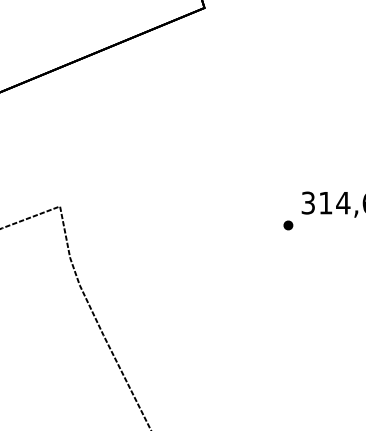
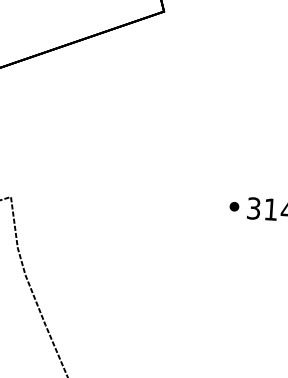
part: (288, 225) -> (234, 206), moved

